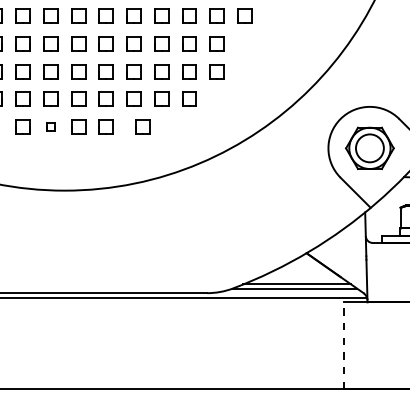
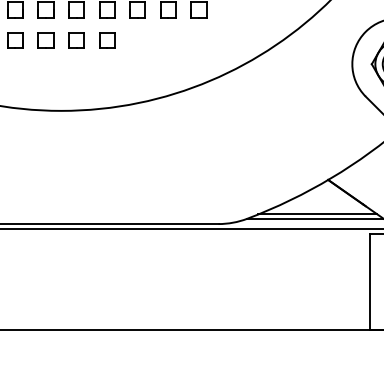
part: (50, 126) -> (45, 40), size x1.67
part: (142, 126) -> (147, 40), removed
line: (344, 345) -> (370, 281), dashed -> solid

